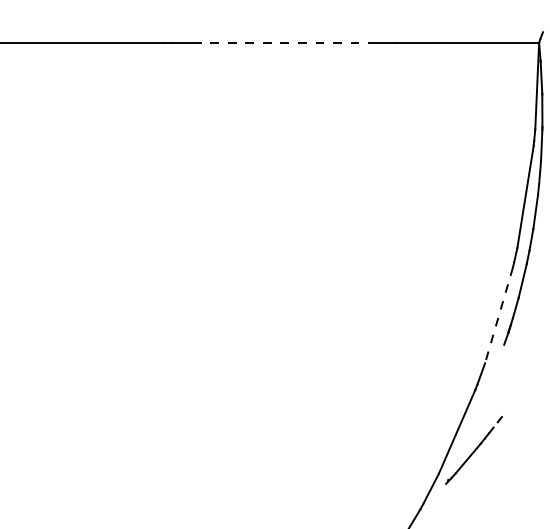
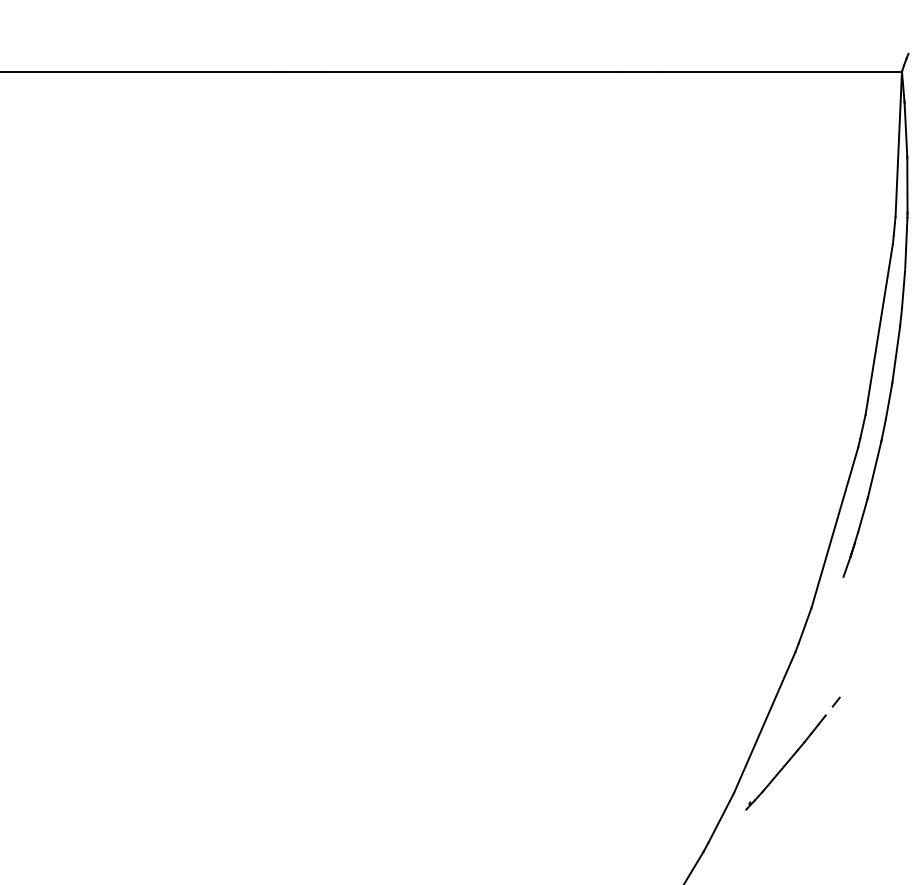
line: (282, 42) -> (472, 71), dashed -> solid
line: (499, 315) -> (835, 527), dashed -> solid

